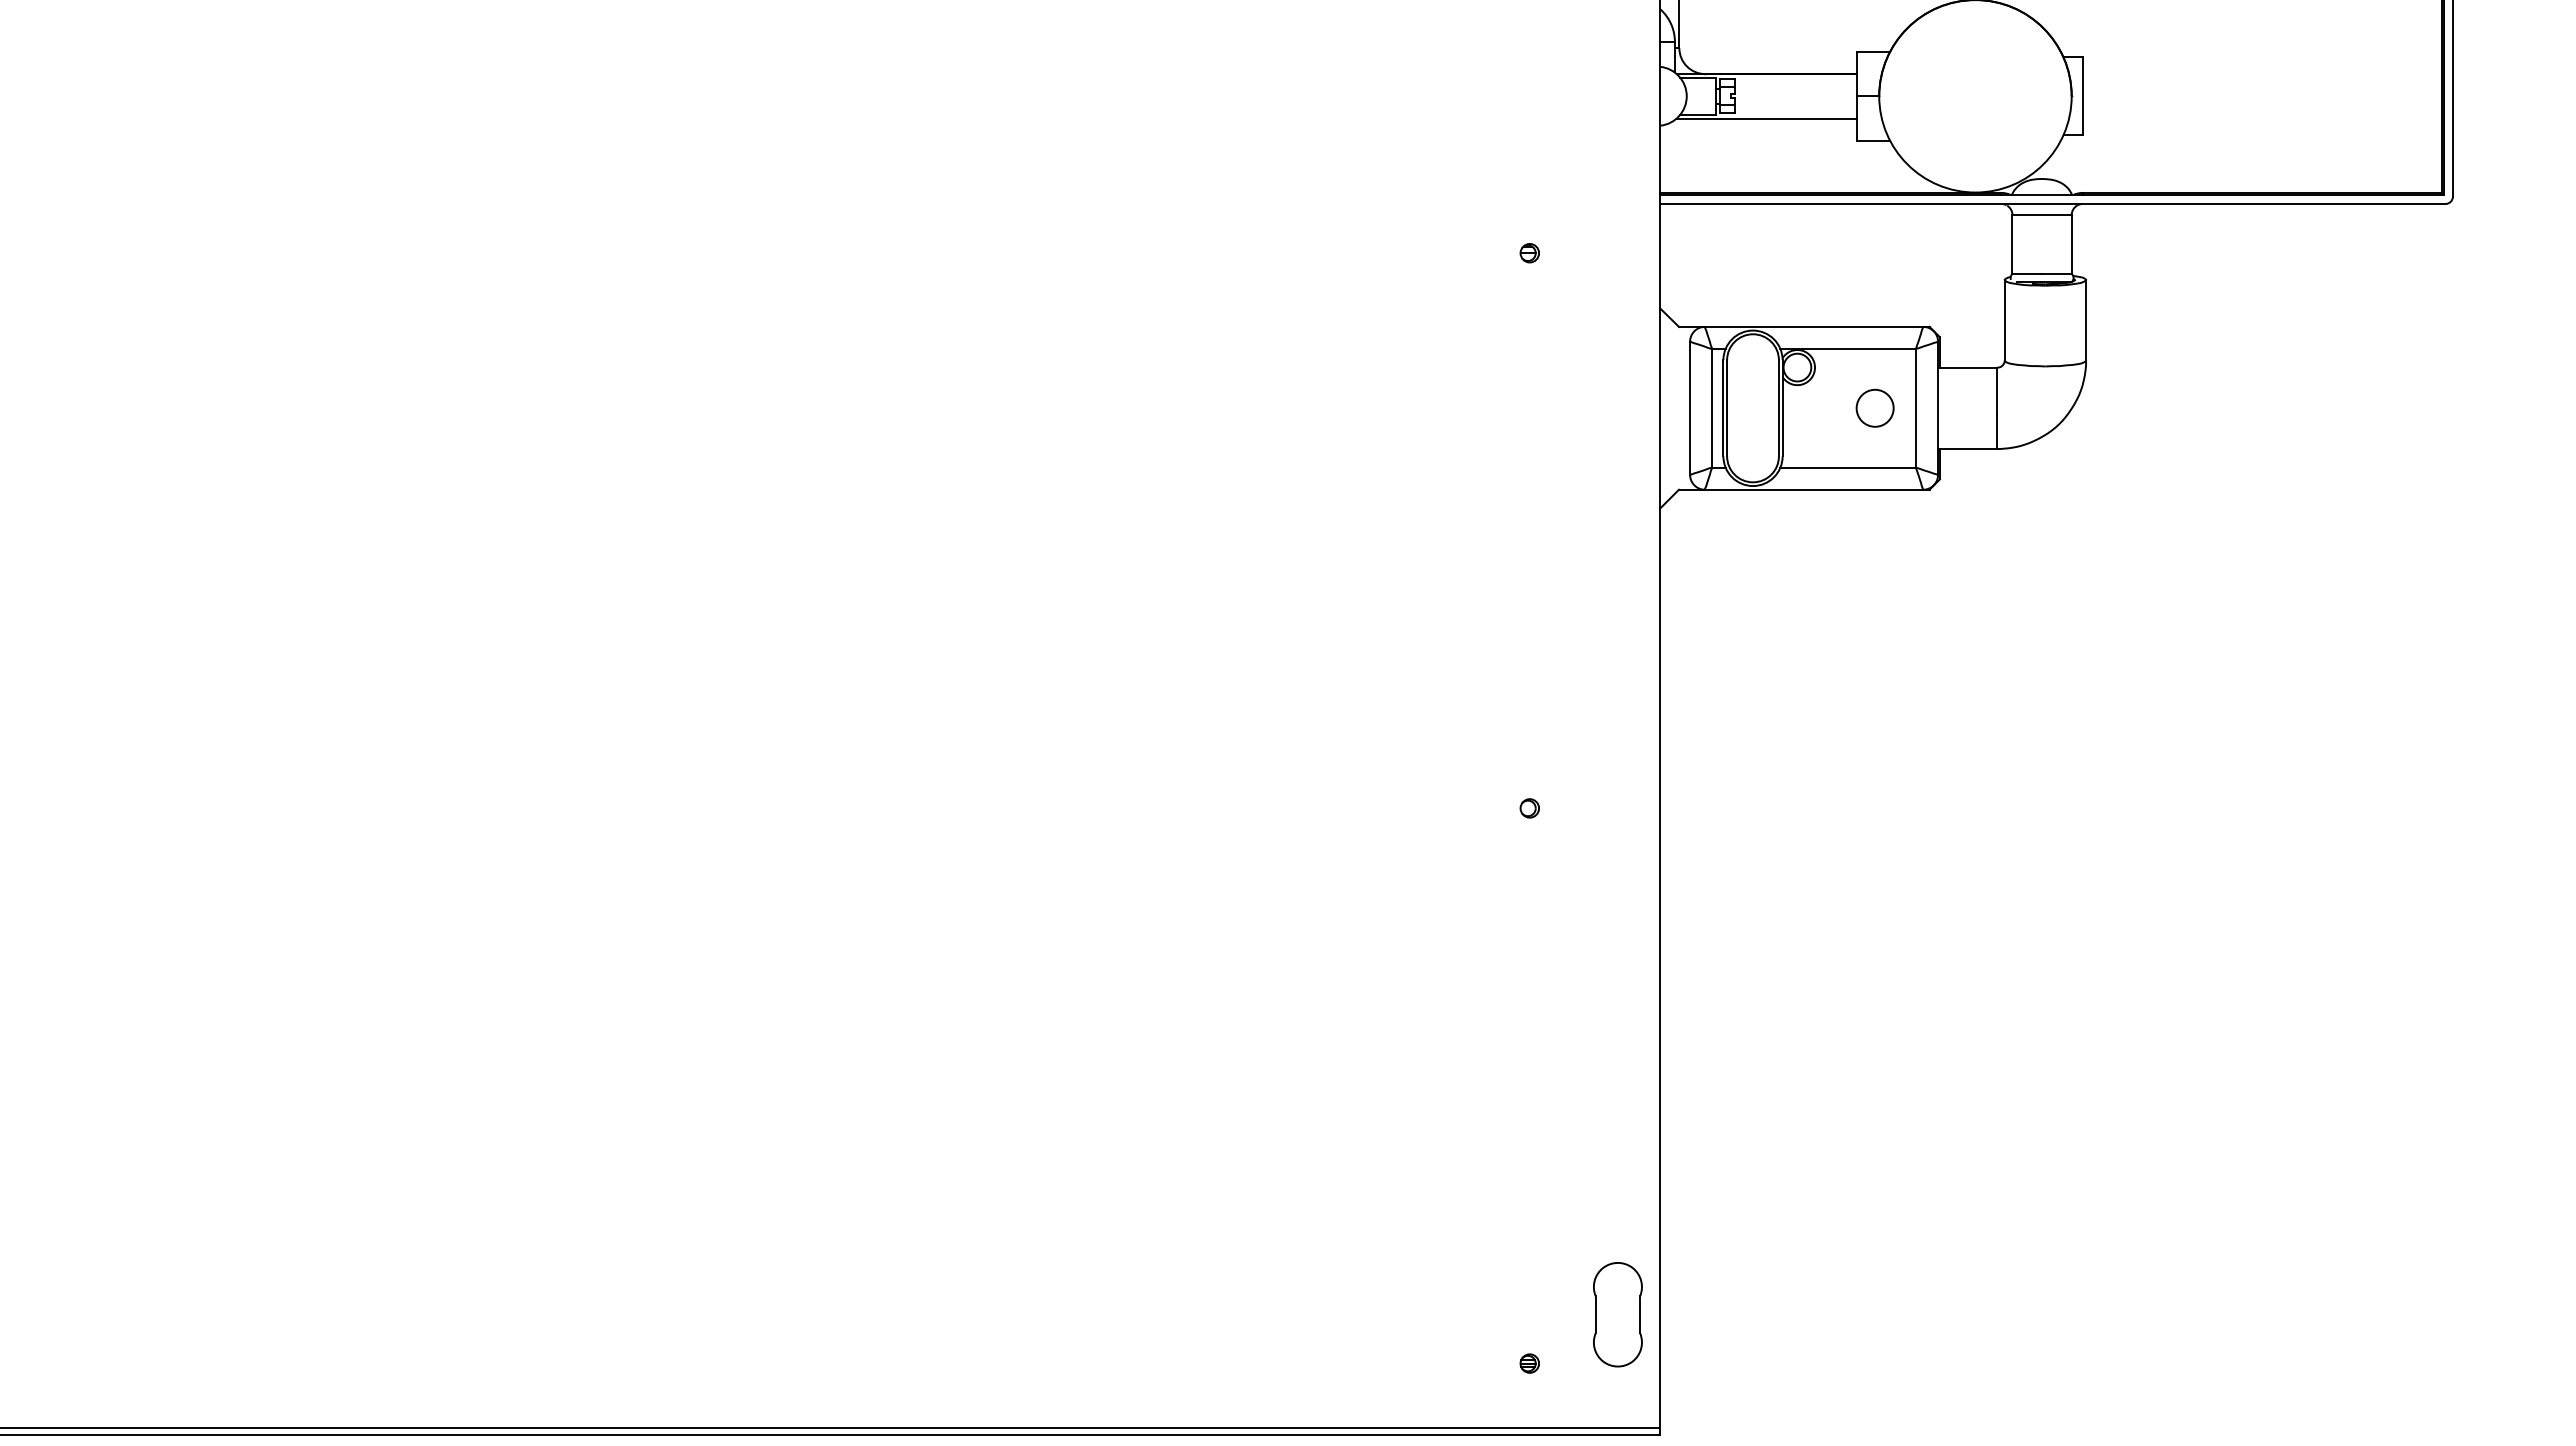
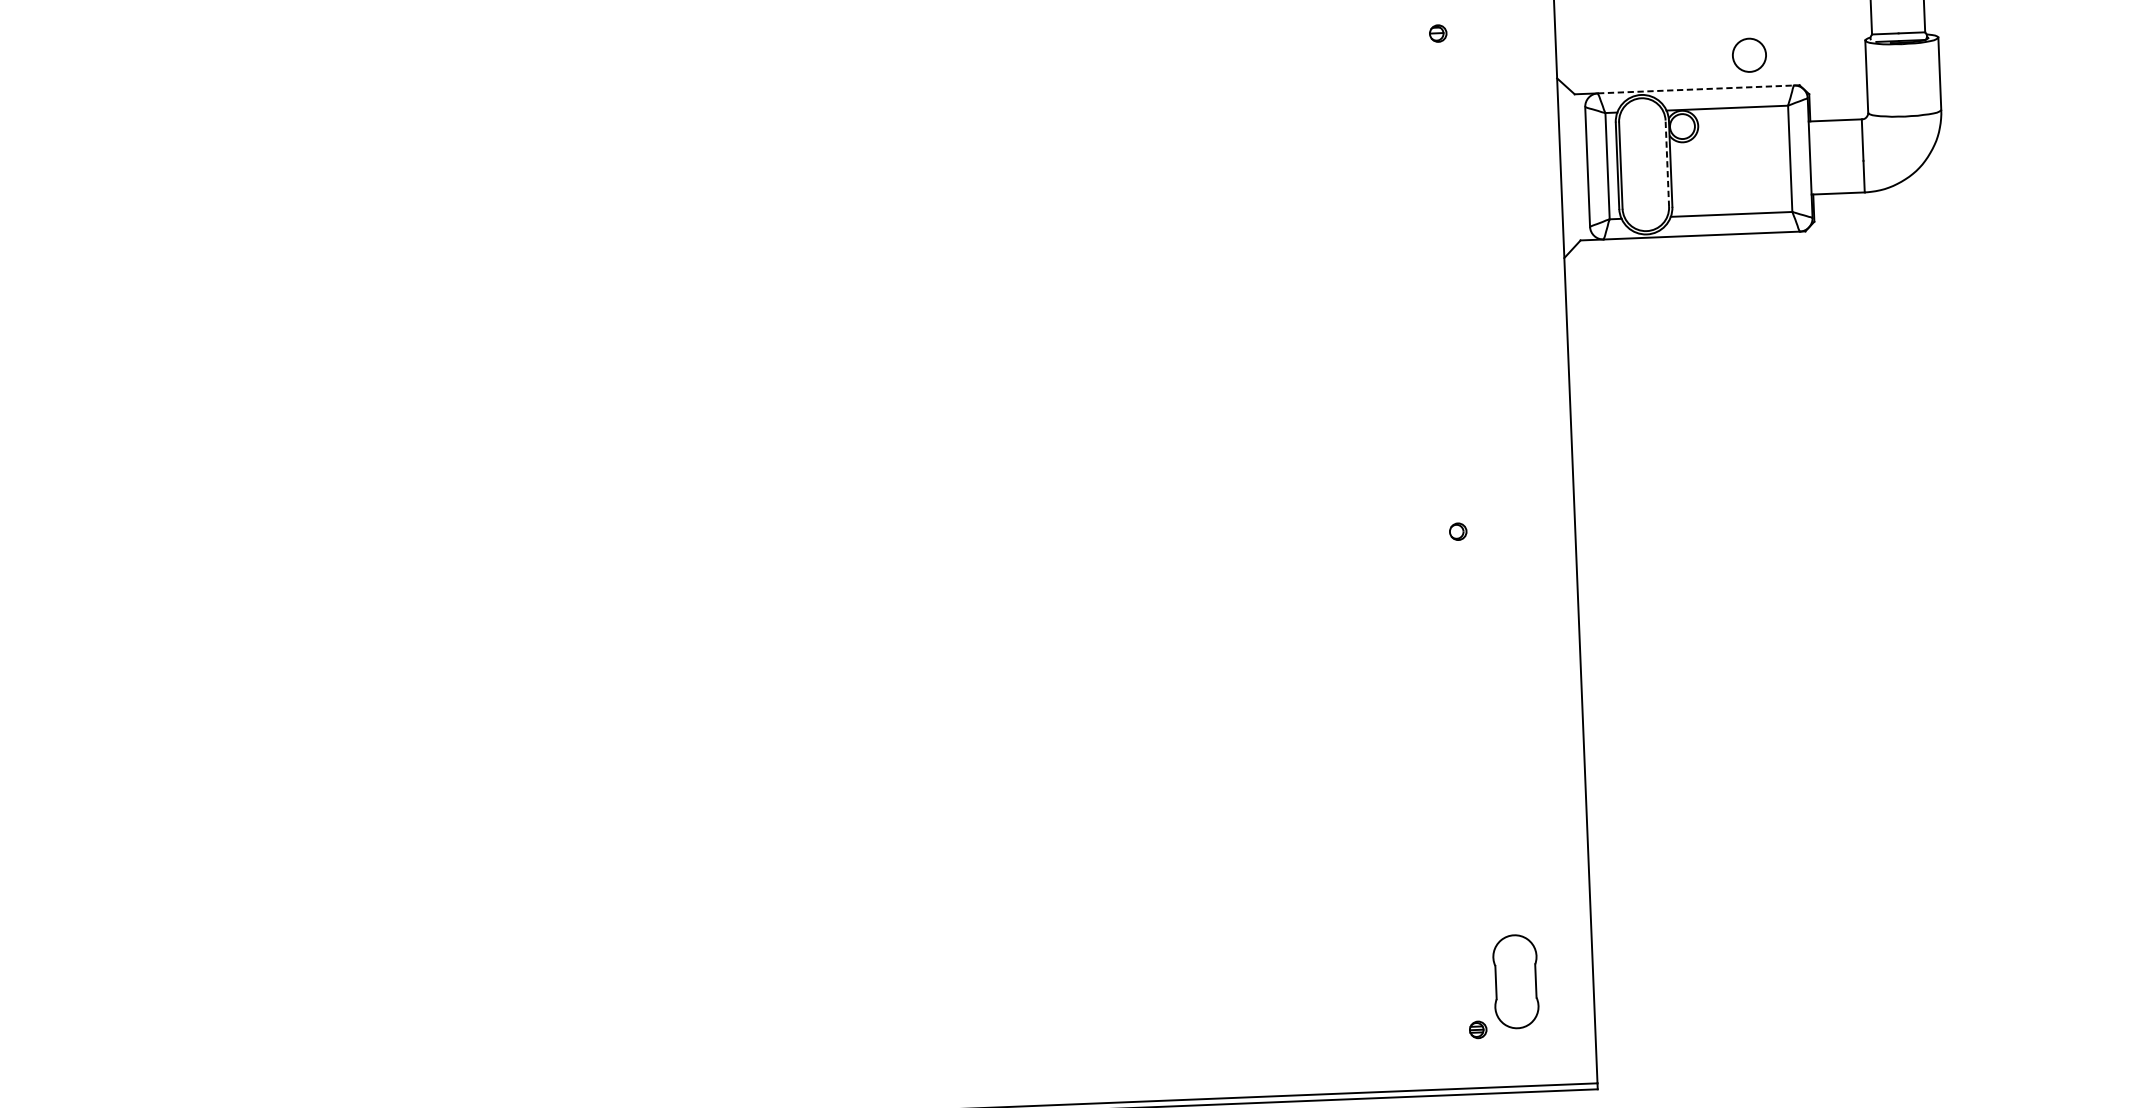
line: (1814, 326) -> (1696, 89), solid -> dashed
line: (1778, 407) -> (1666, 163), solid -> dashed
circle: (1874, 407) -> (1748, 54), moved
part: (1617, 1314) -> (1515, 981), moved

